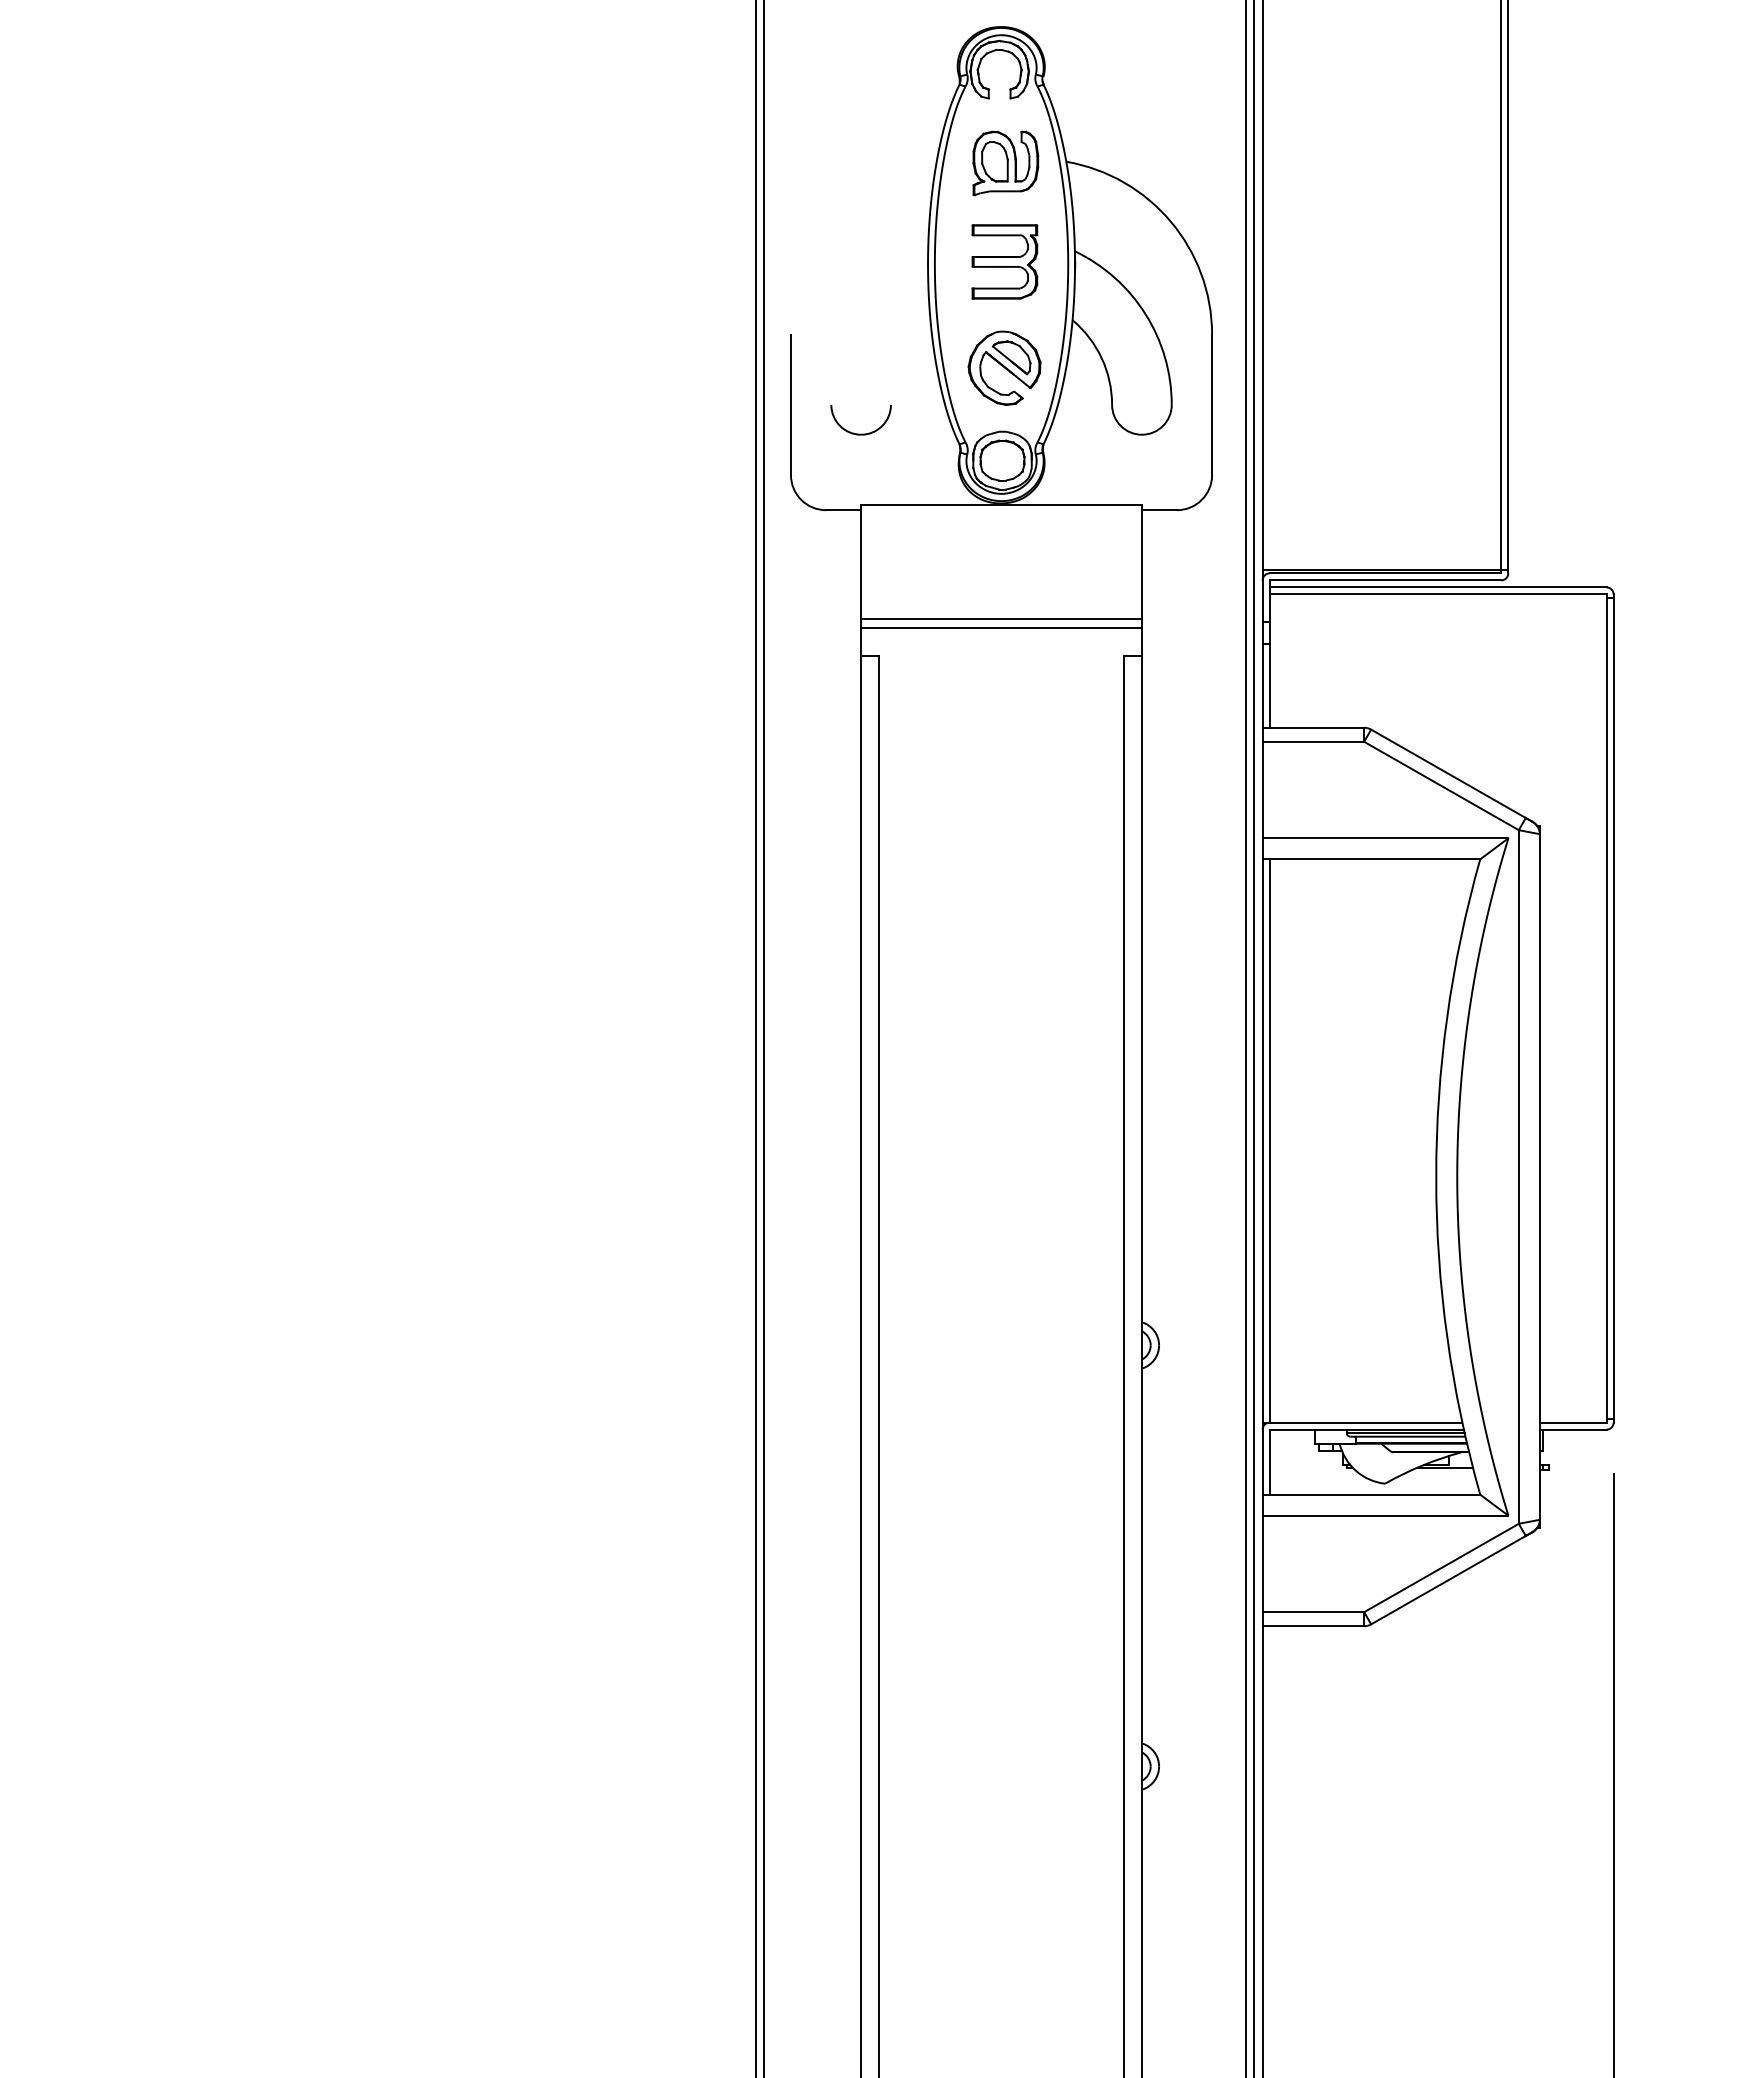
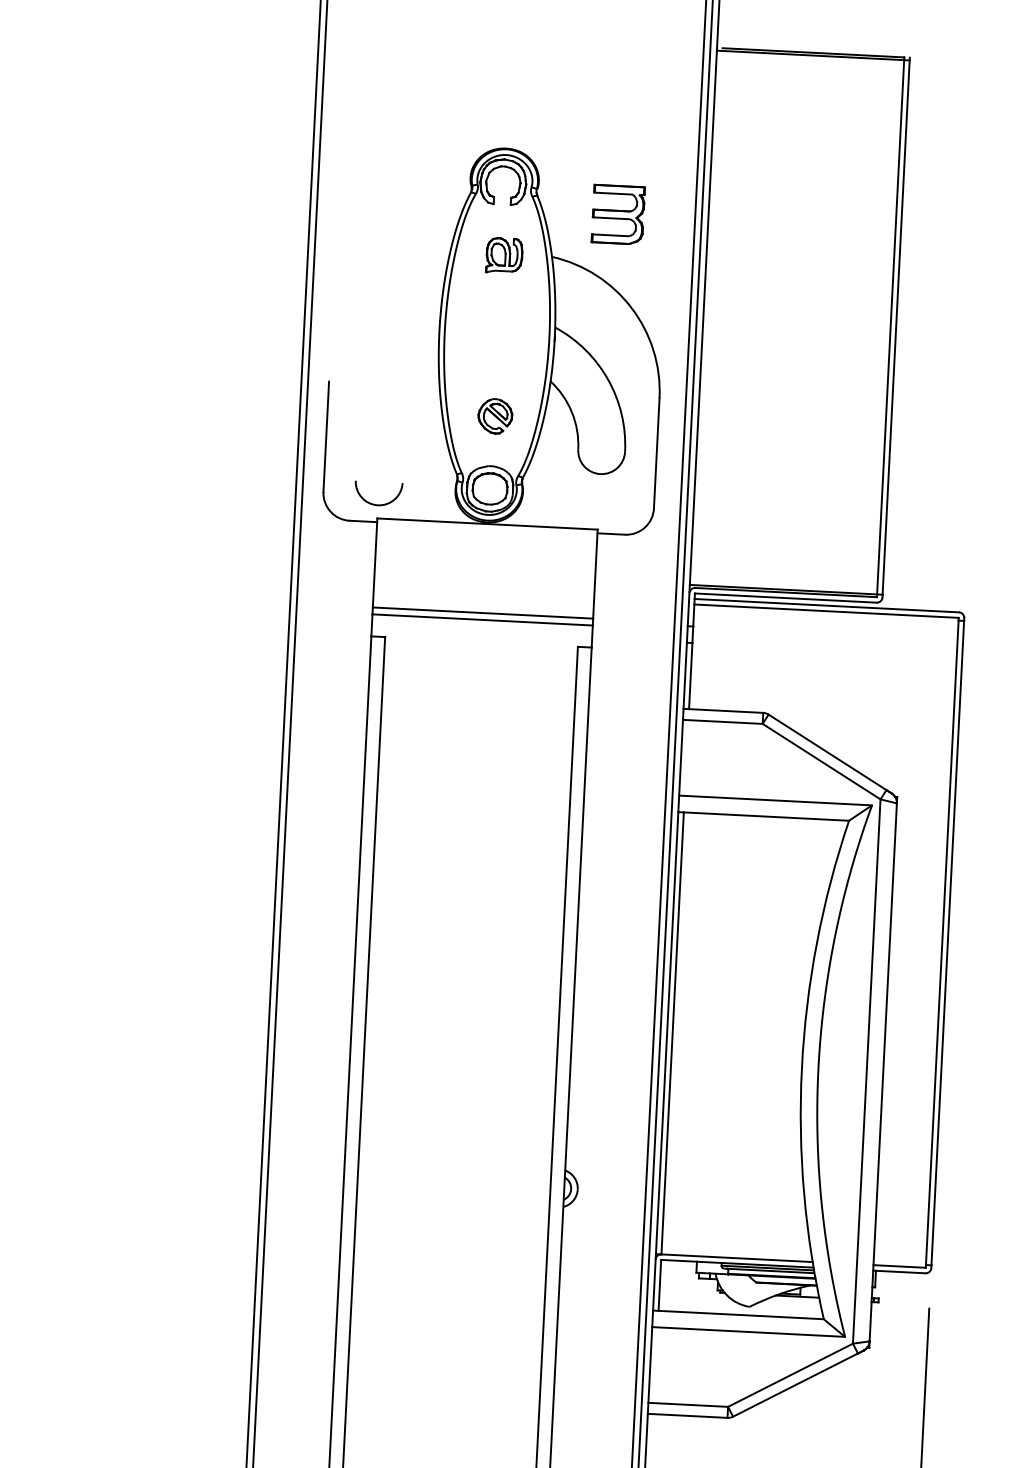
part: (1005, 163) -> (504, 255), size x0.7
part: (1004, 261) -> (618, 214), moved
part: (1004, 367) -> (495, 415), size x0.6
arc: (860, 433) -> (377, 504), moved

